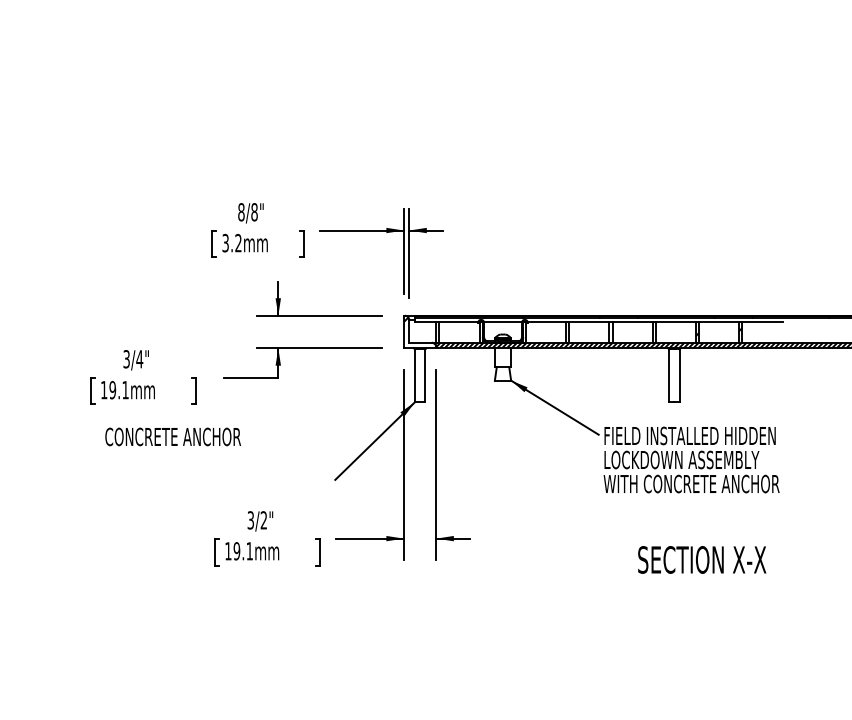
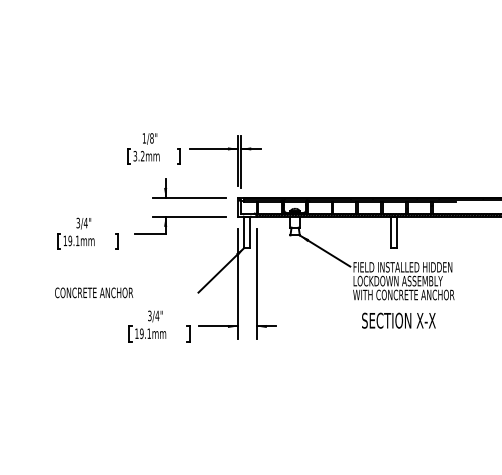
text: (241, 212) -> (144, 138), 8/8" -> 1/8"
text: (173, 436) -> (94, 292), moved
text: (264, 519) -> (157, 315), 3/2" -> 3/4"
text: (701, 559) -> (398, 320), moved

